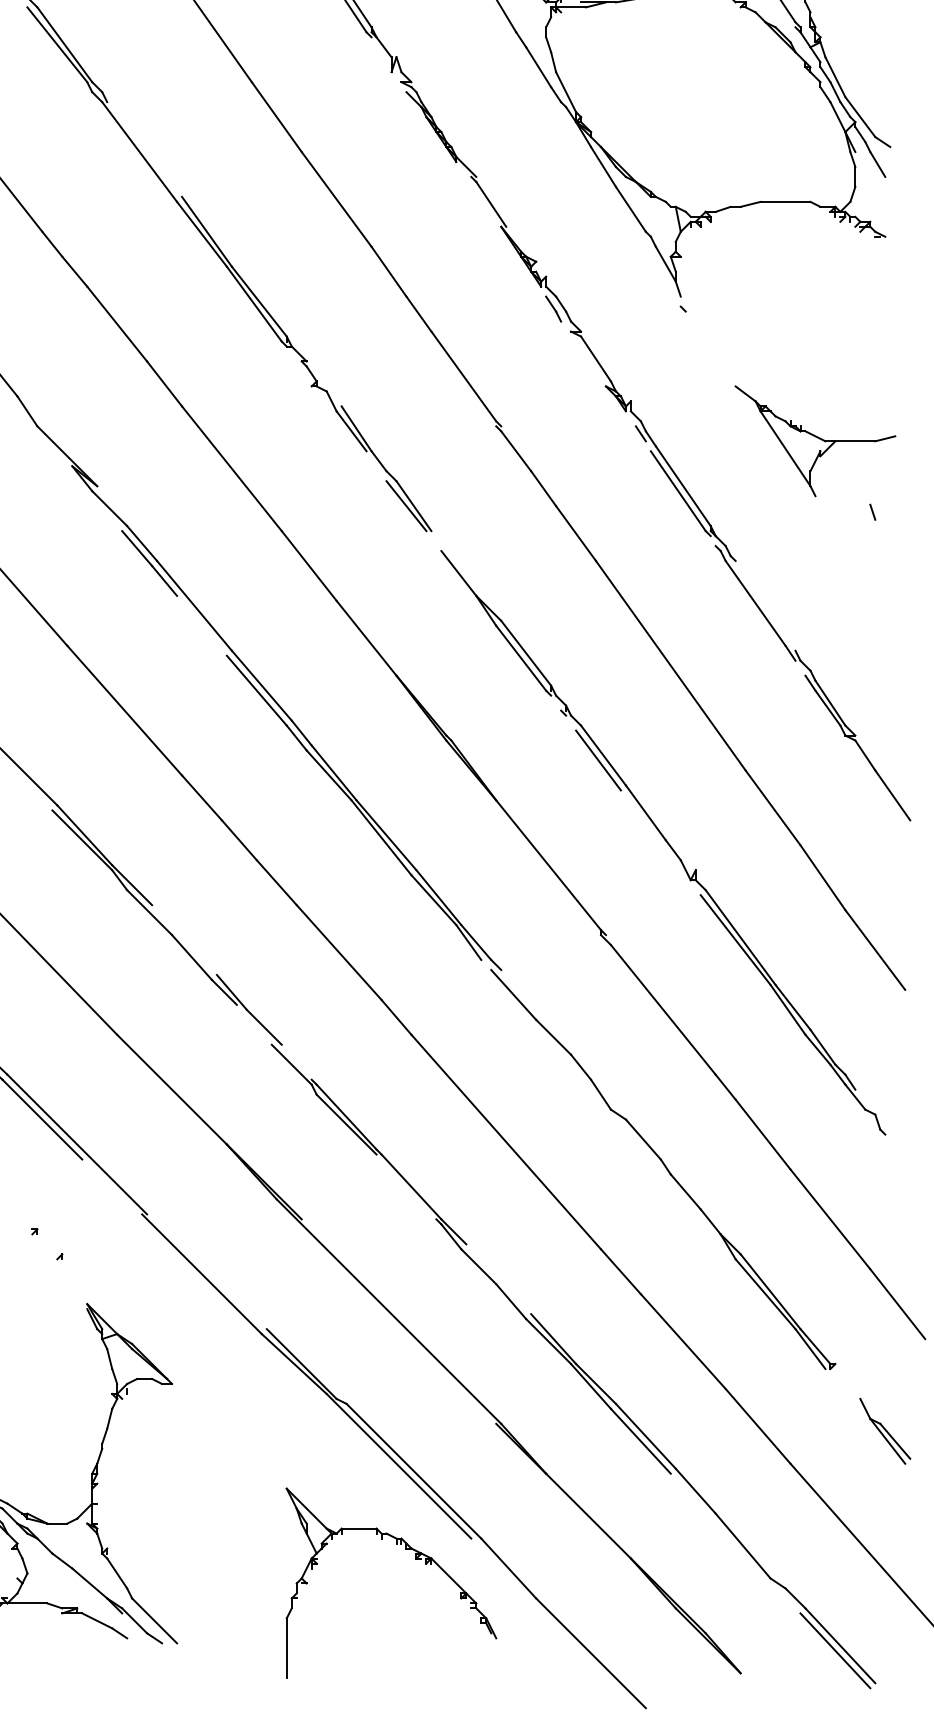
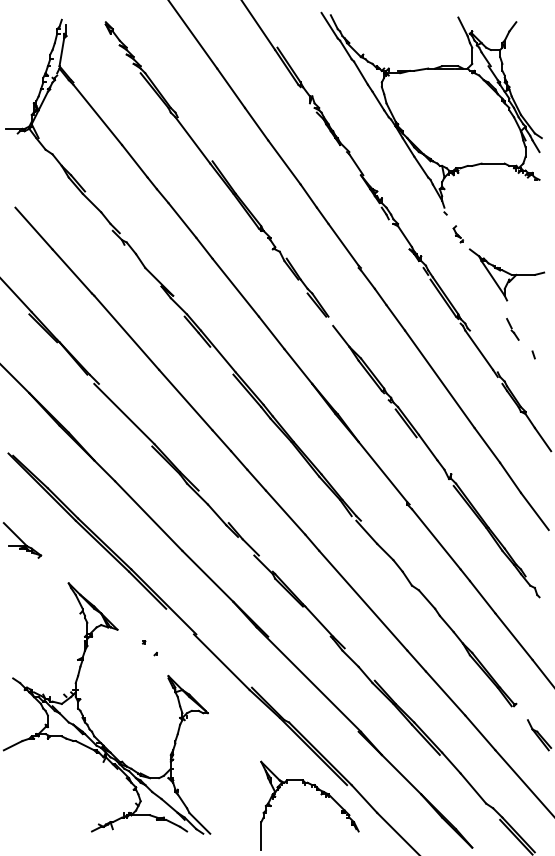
part: (710, 354) -> (458, 234), added
line: (872, 511) -> (533, 354), moved
part: (827, 558) -> (512, 329), added

